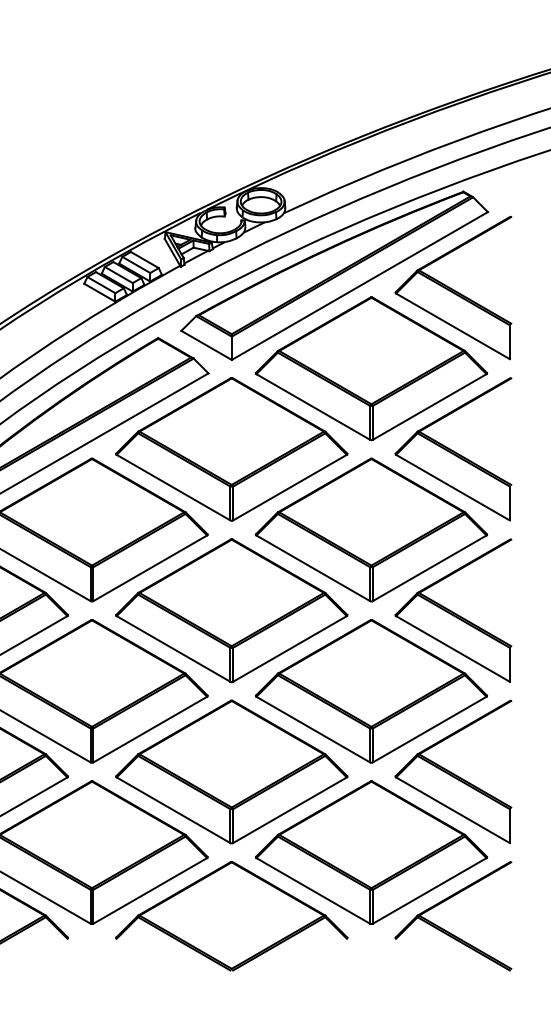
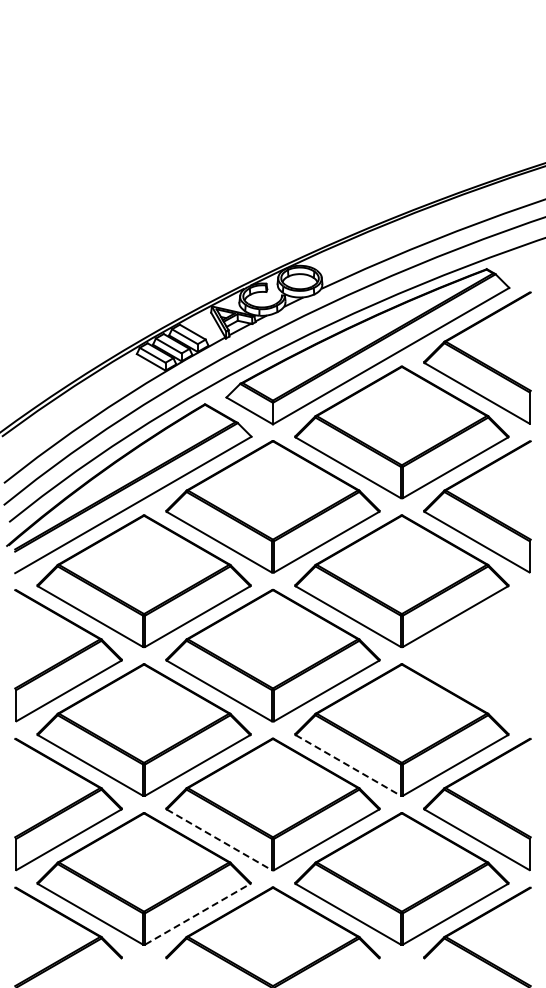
part: (453, 610) -> (477, 655), removed
line: (313, 729) -> (348, 765), solid -> dashed
line: (173, 809) -> (219, 839), solid -> dashed
line: (149, 891) -> (197, 914), solid -> dashed

